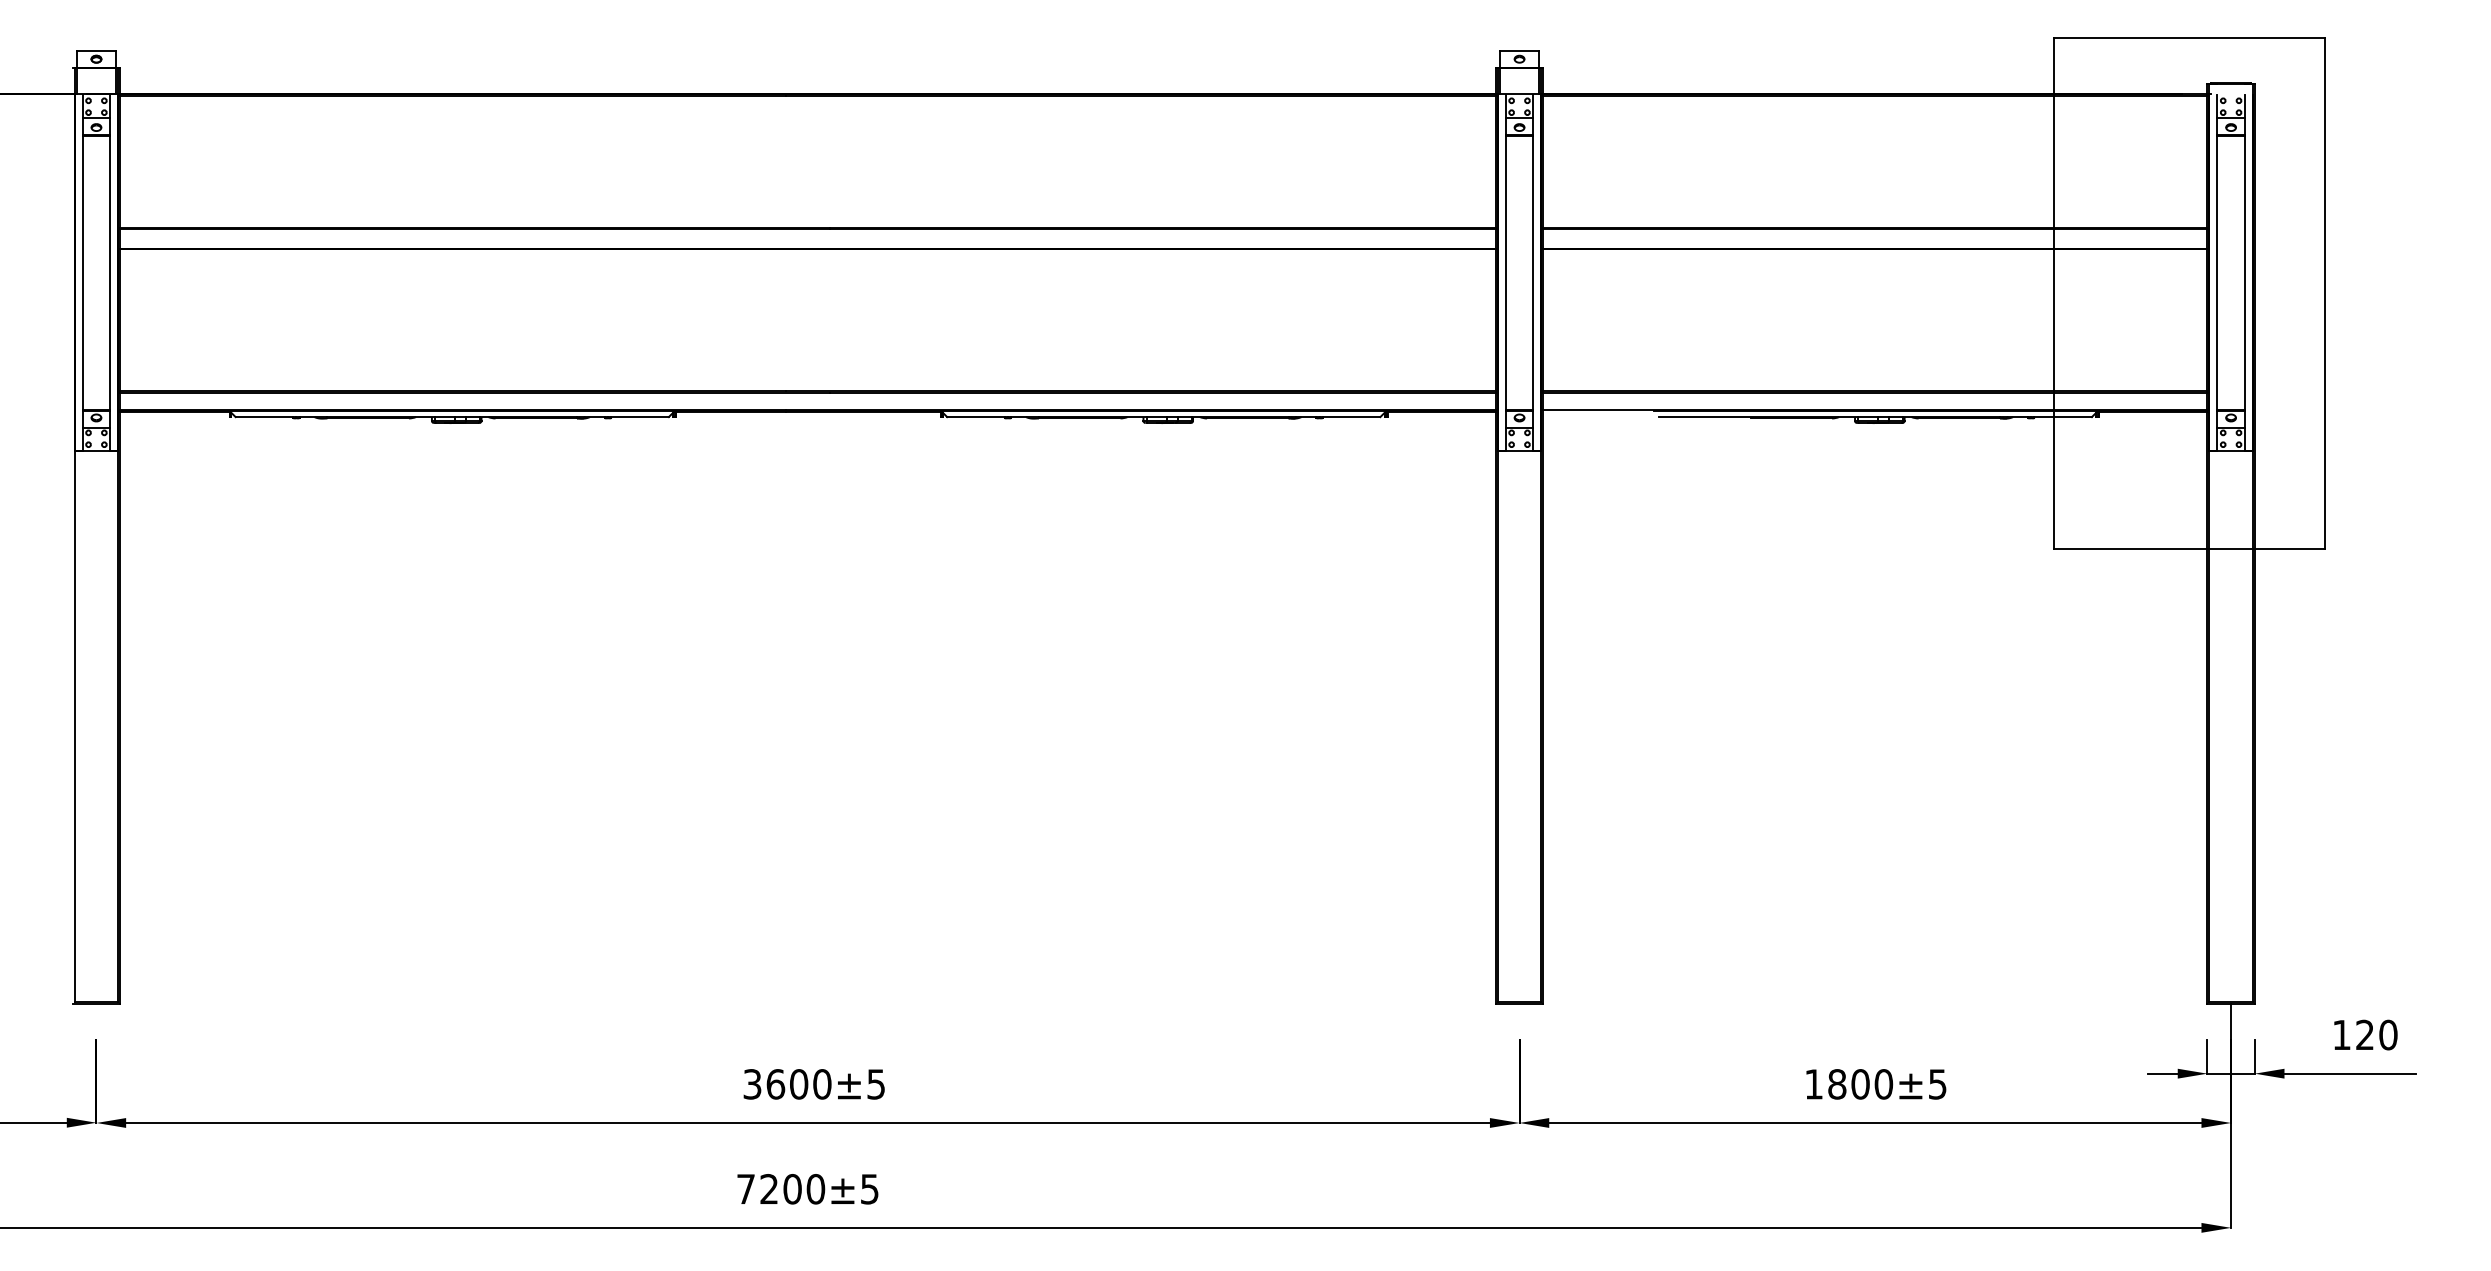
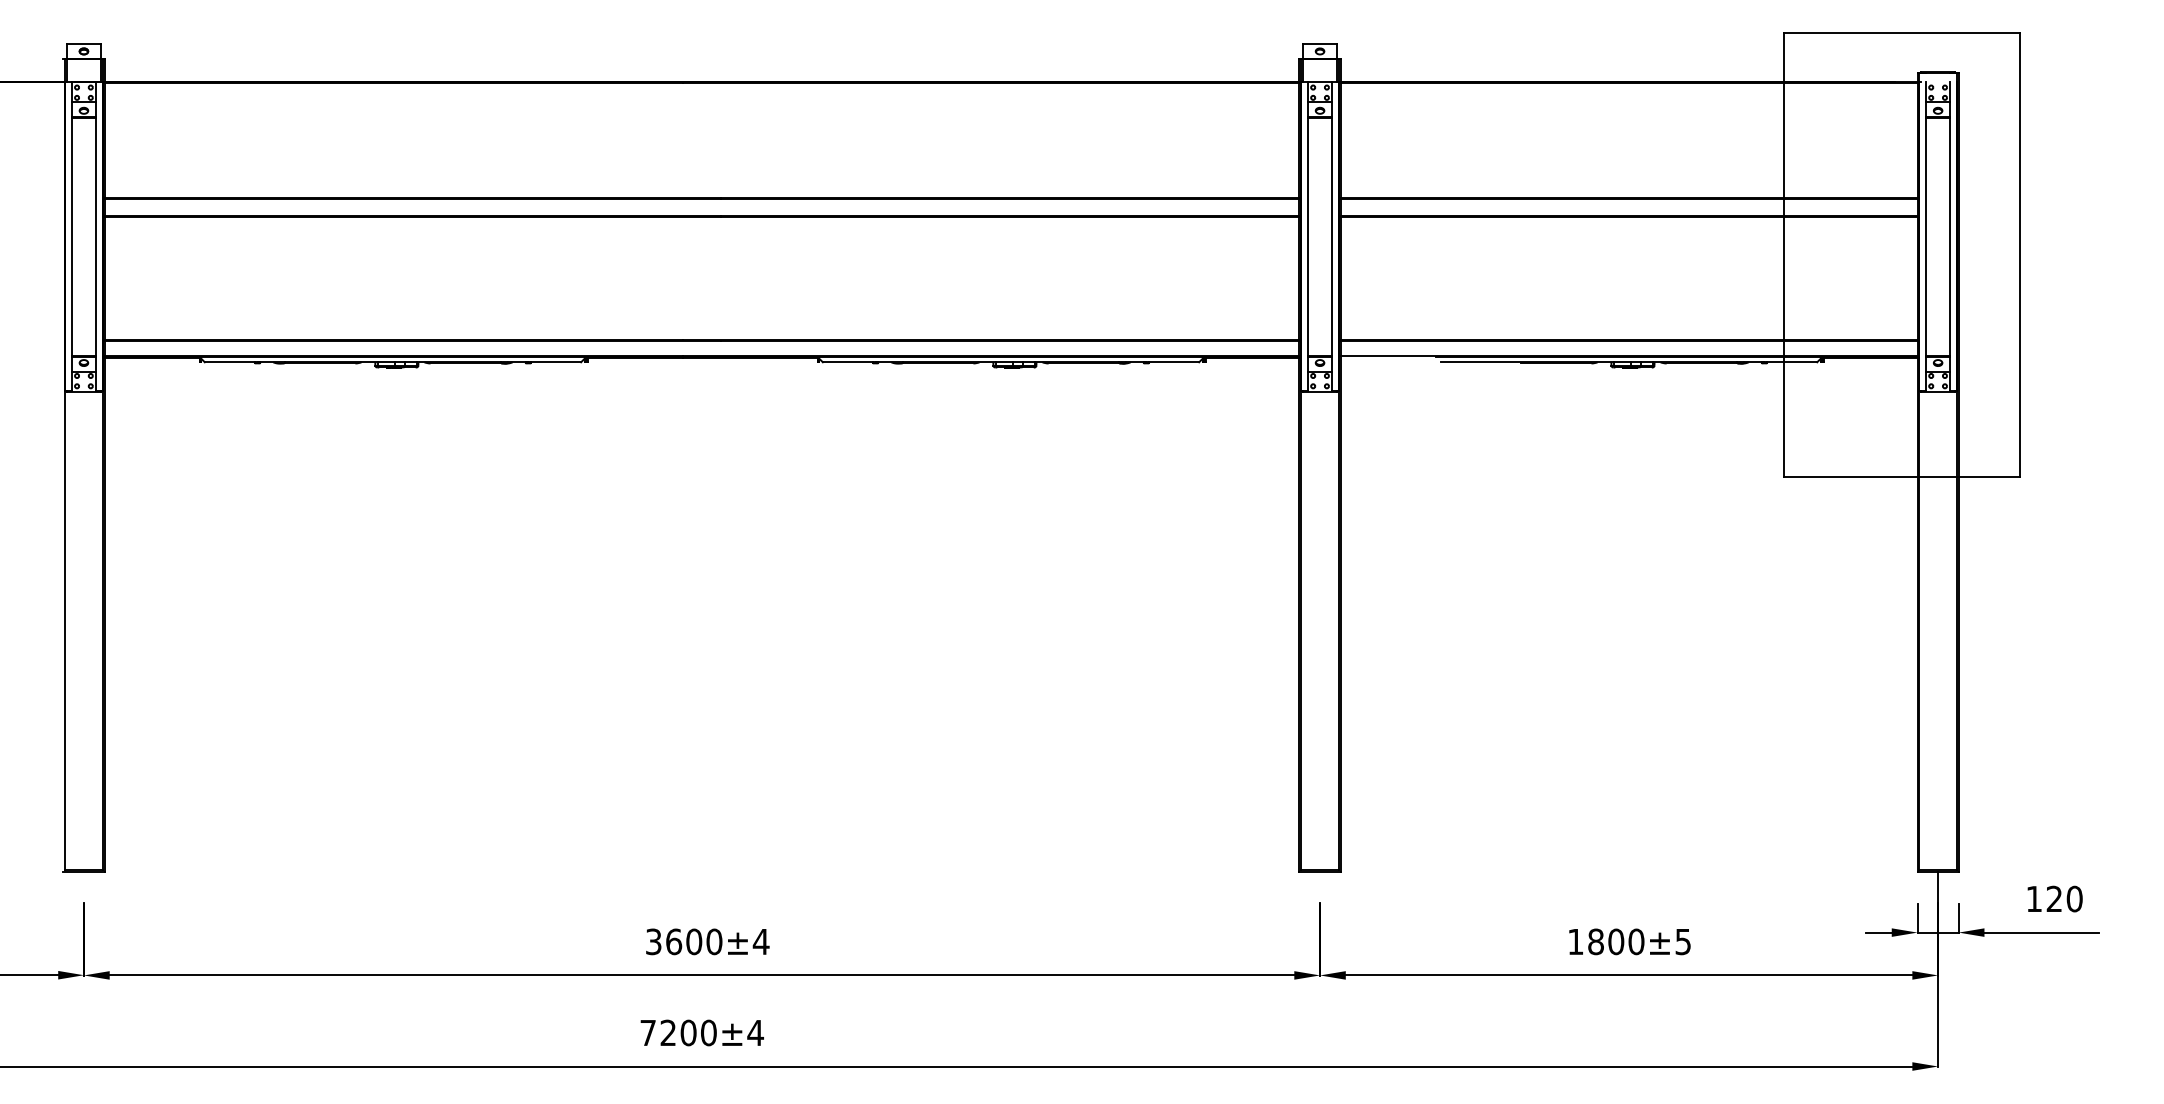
text: (875, 1084) -> (760, 942), 3600±5 -> 3600±4
text: (869, 1189) -> (755, 1033), 7200±5 -> 7200±4

